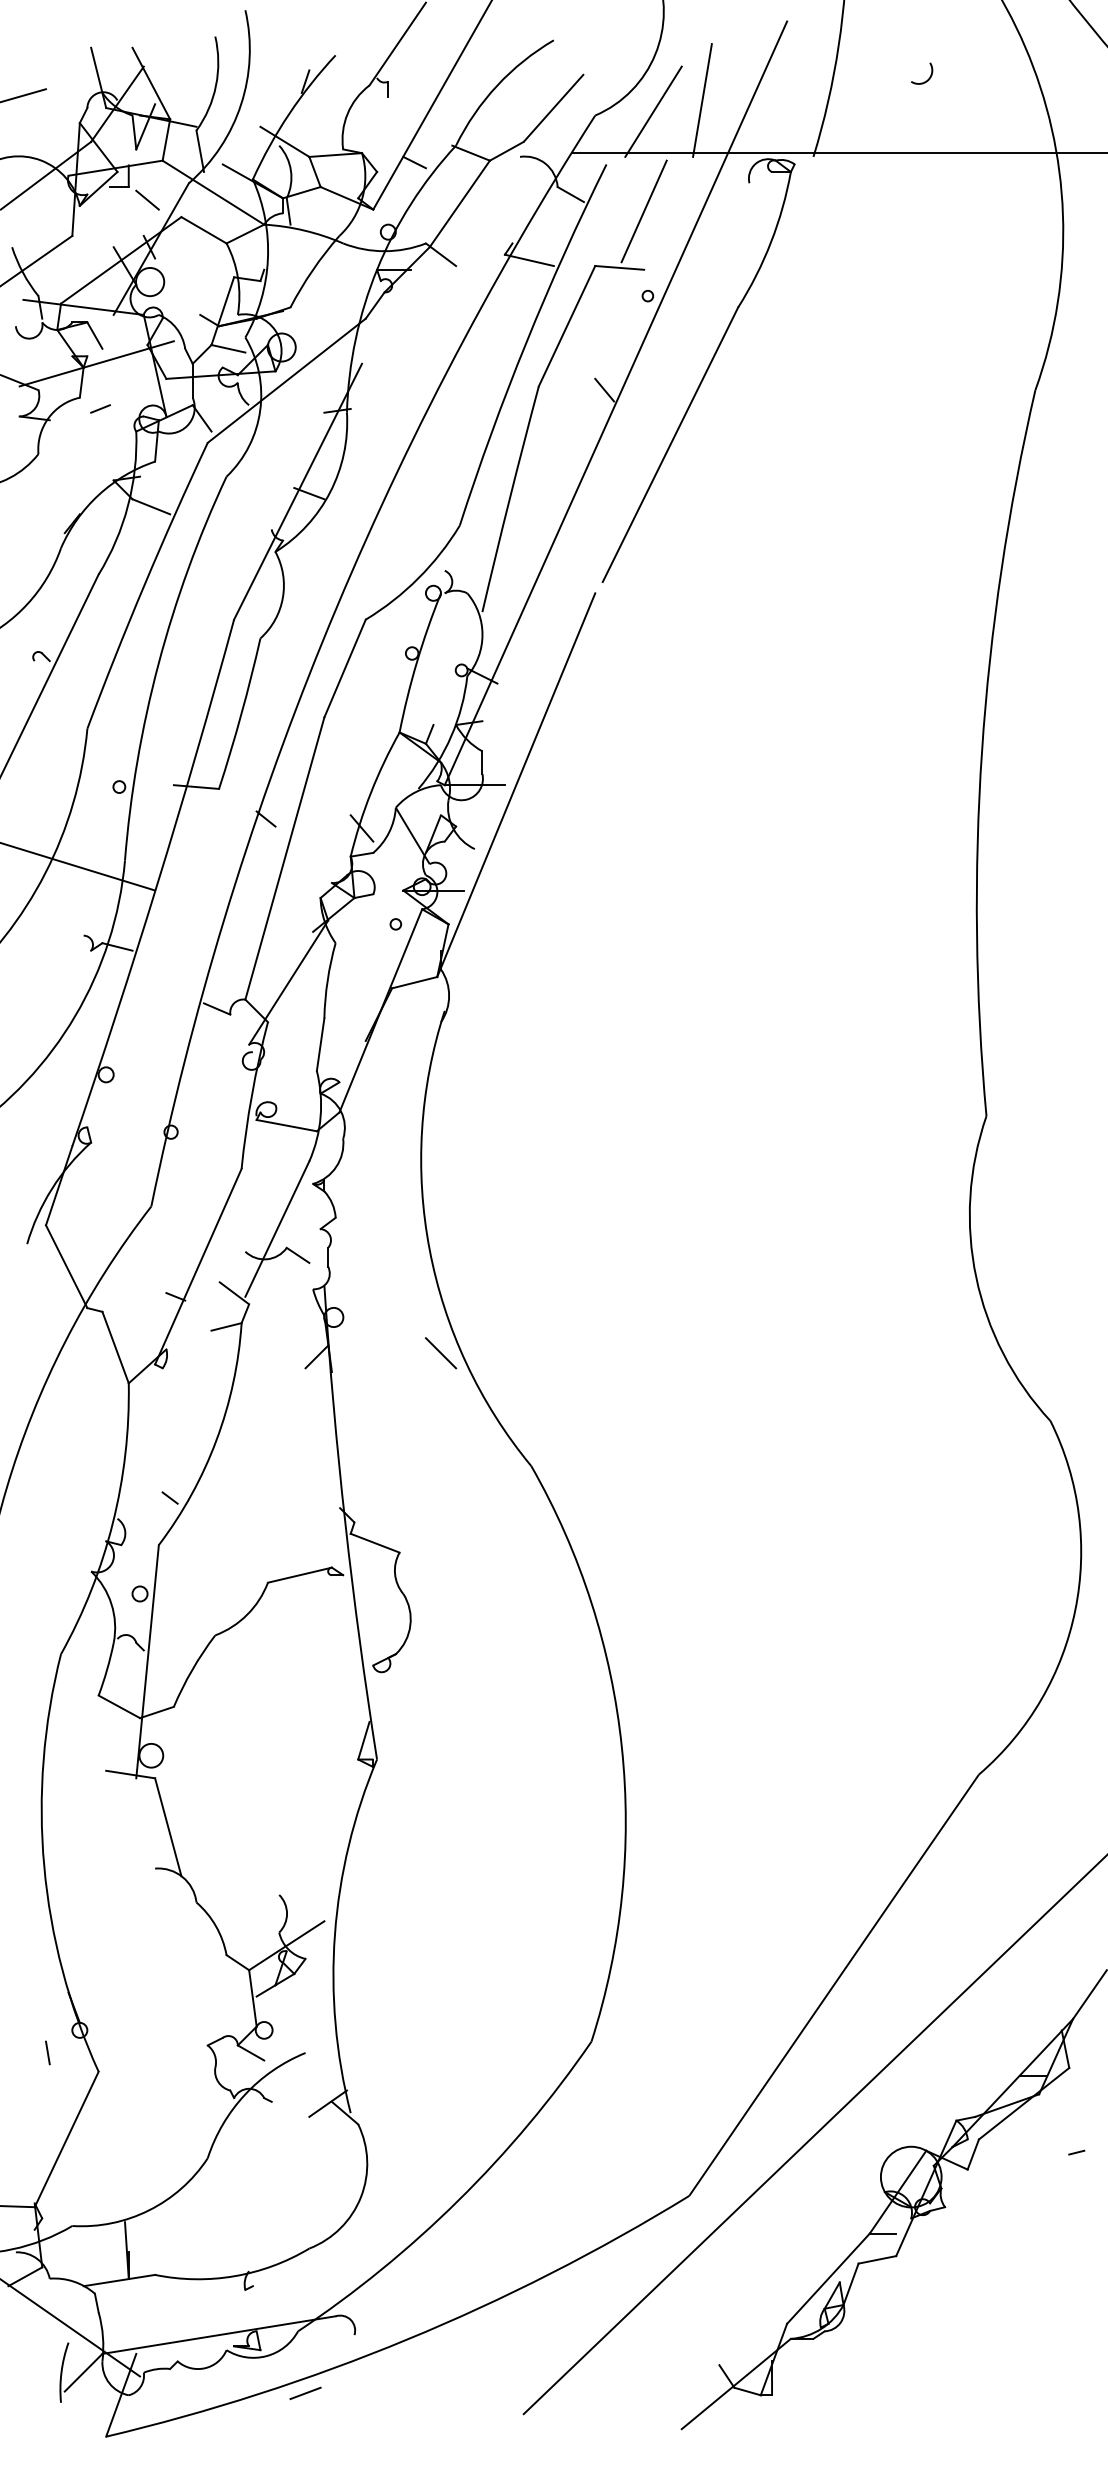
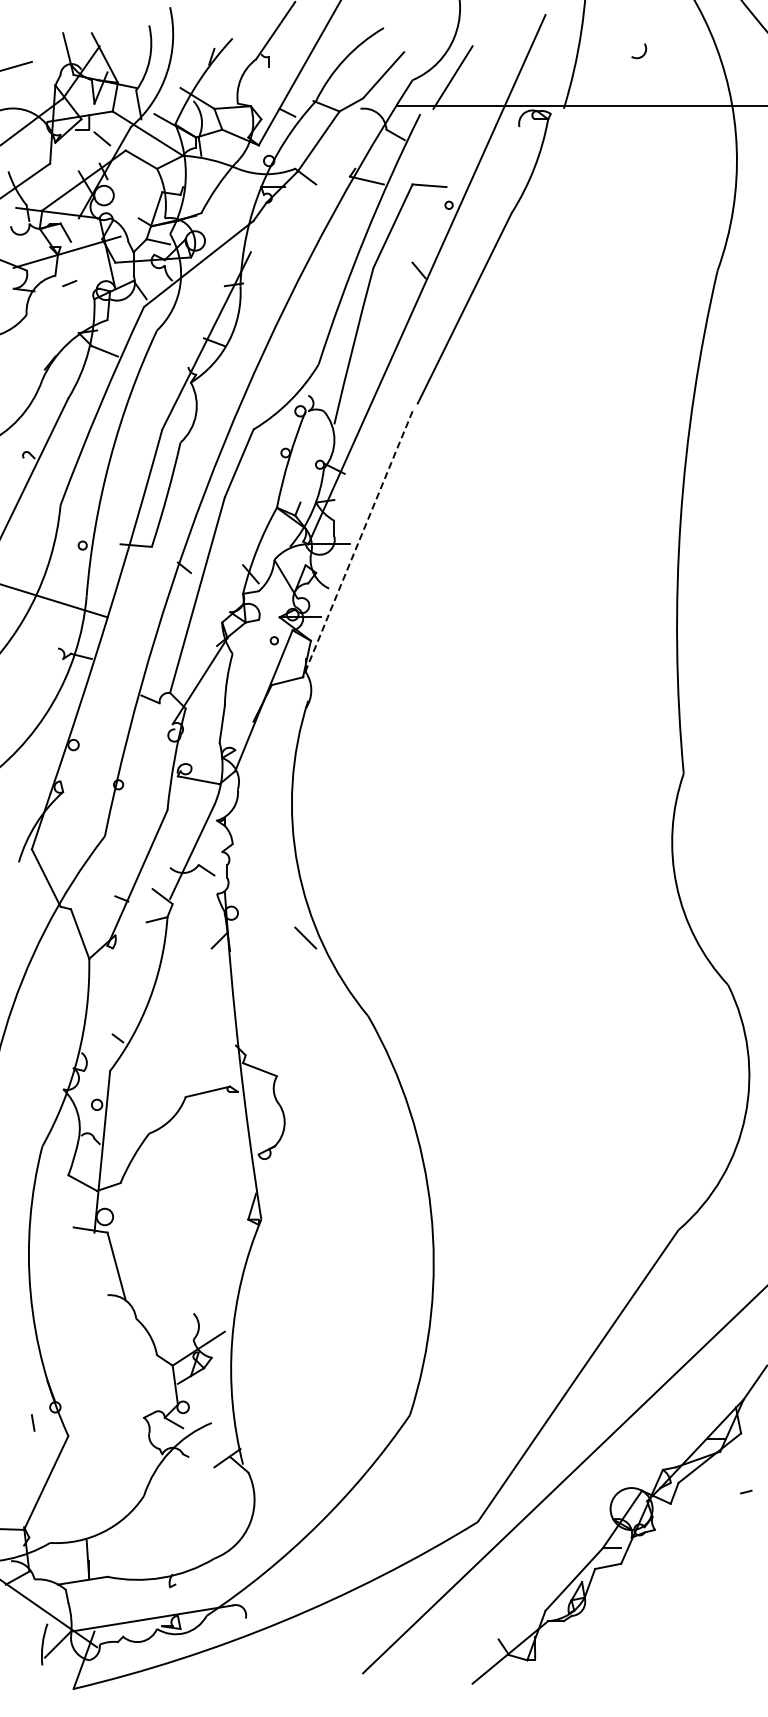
line: (701, 100) -> (486, 69), removed
line: (644, 211) -> (446, 146), removed
line: (515, 785) -> (357, 544), solid -> dashed
line: (305, 2392) -> (211, 1658), removed

